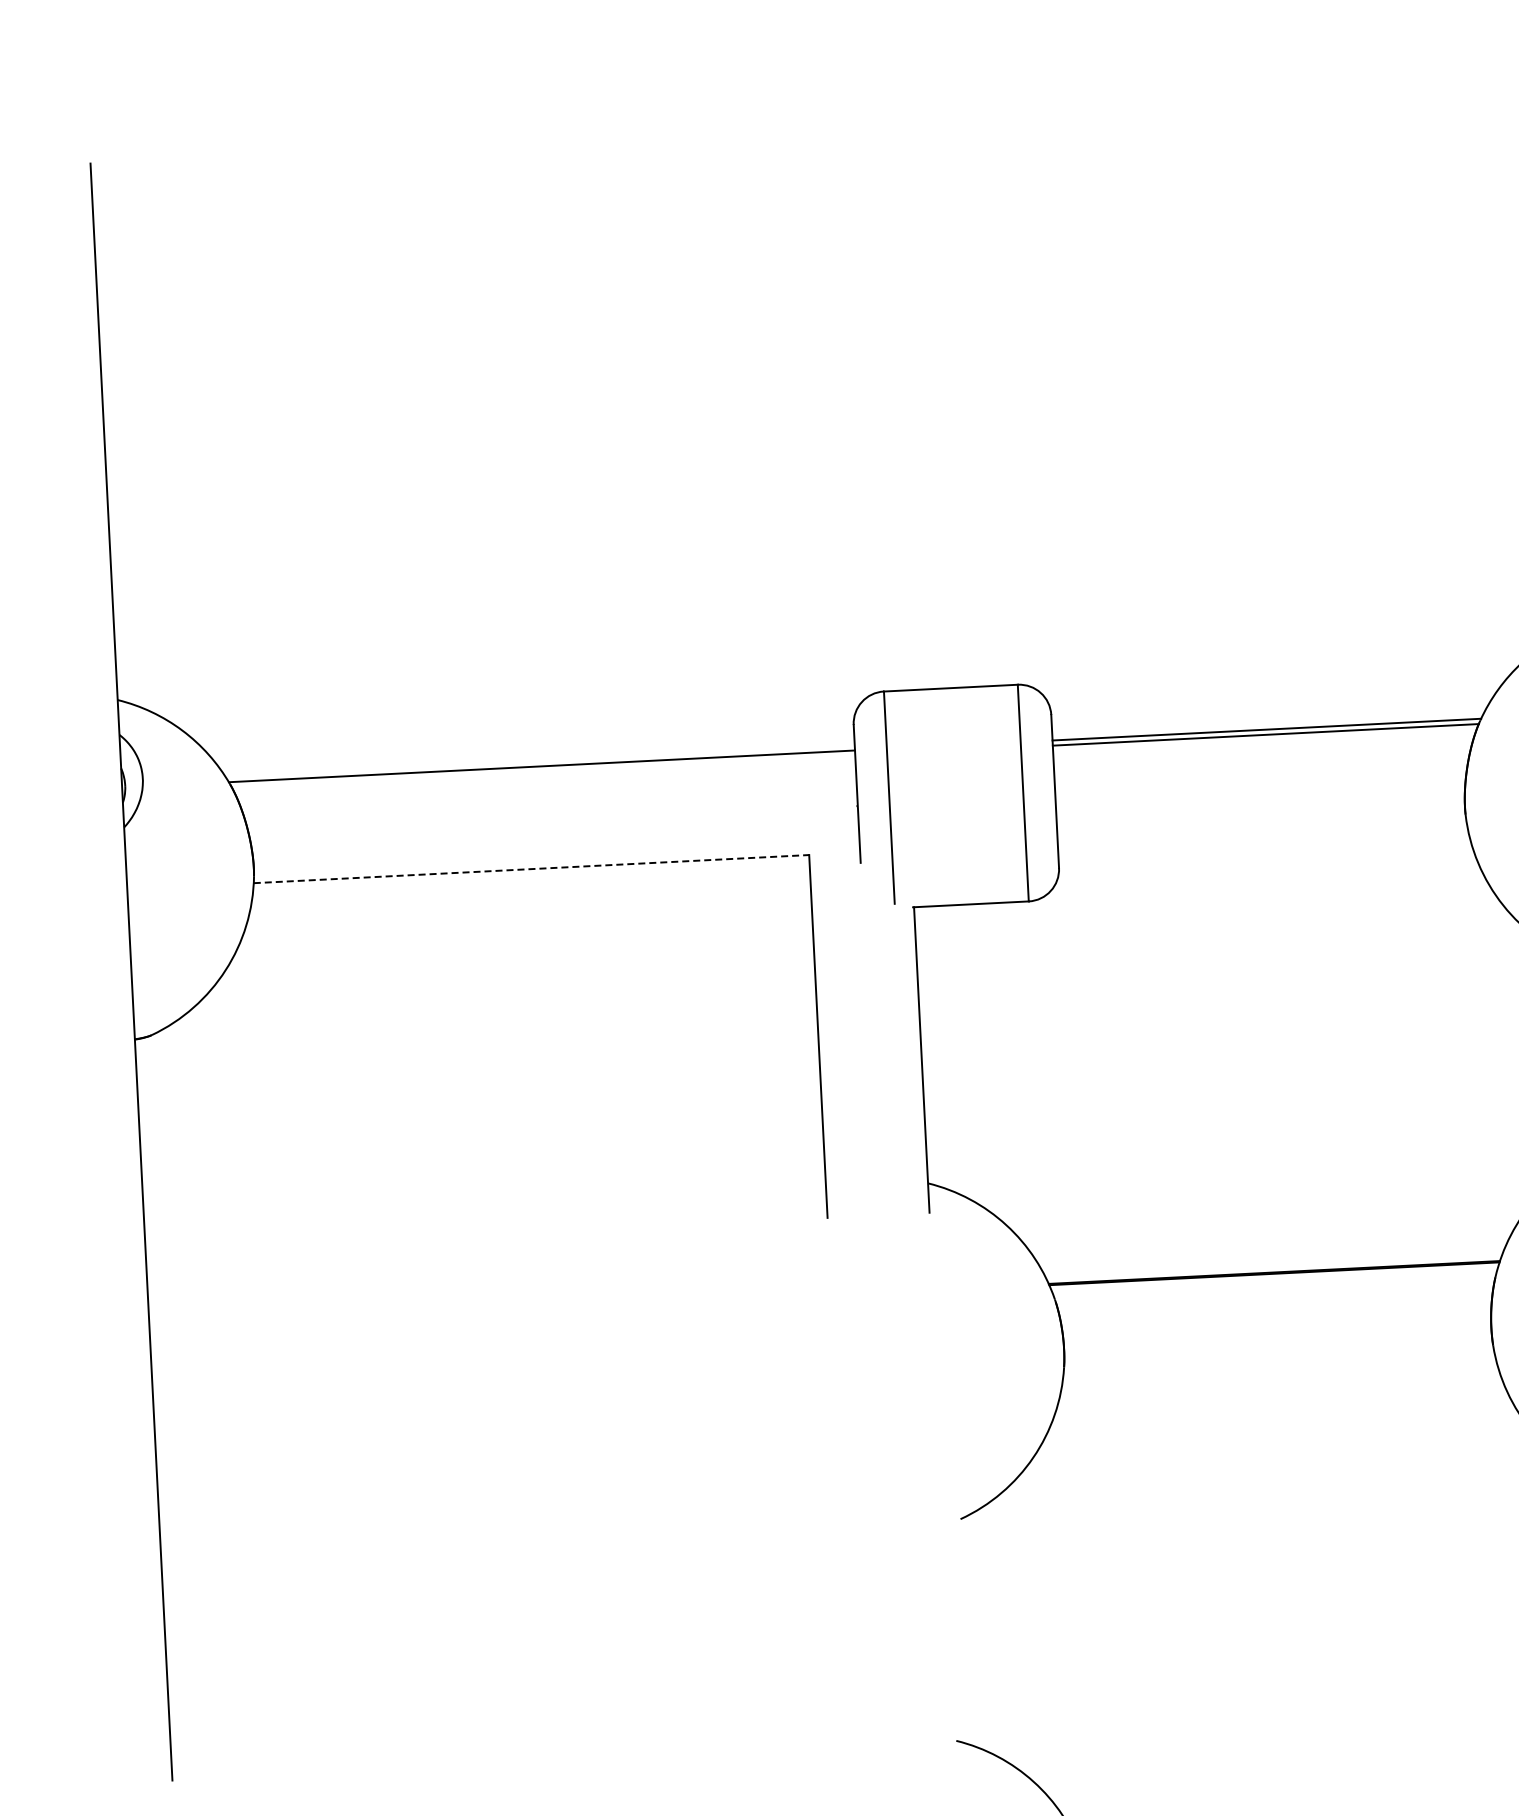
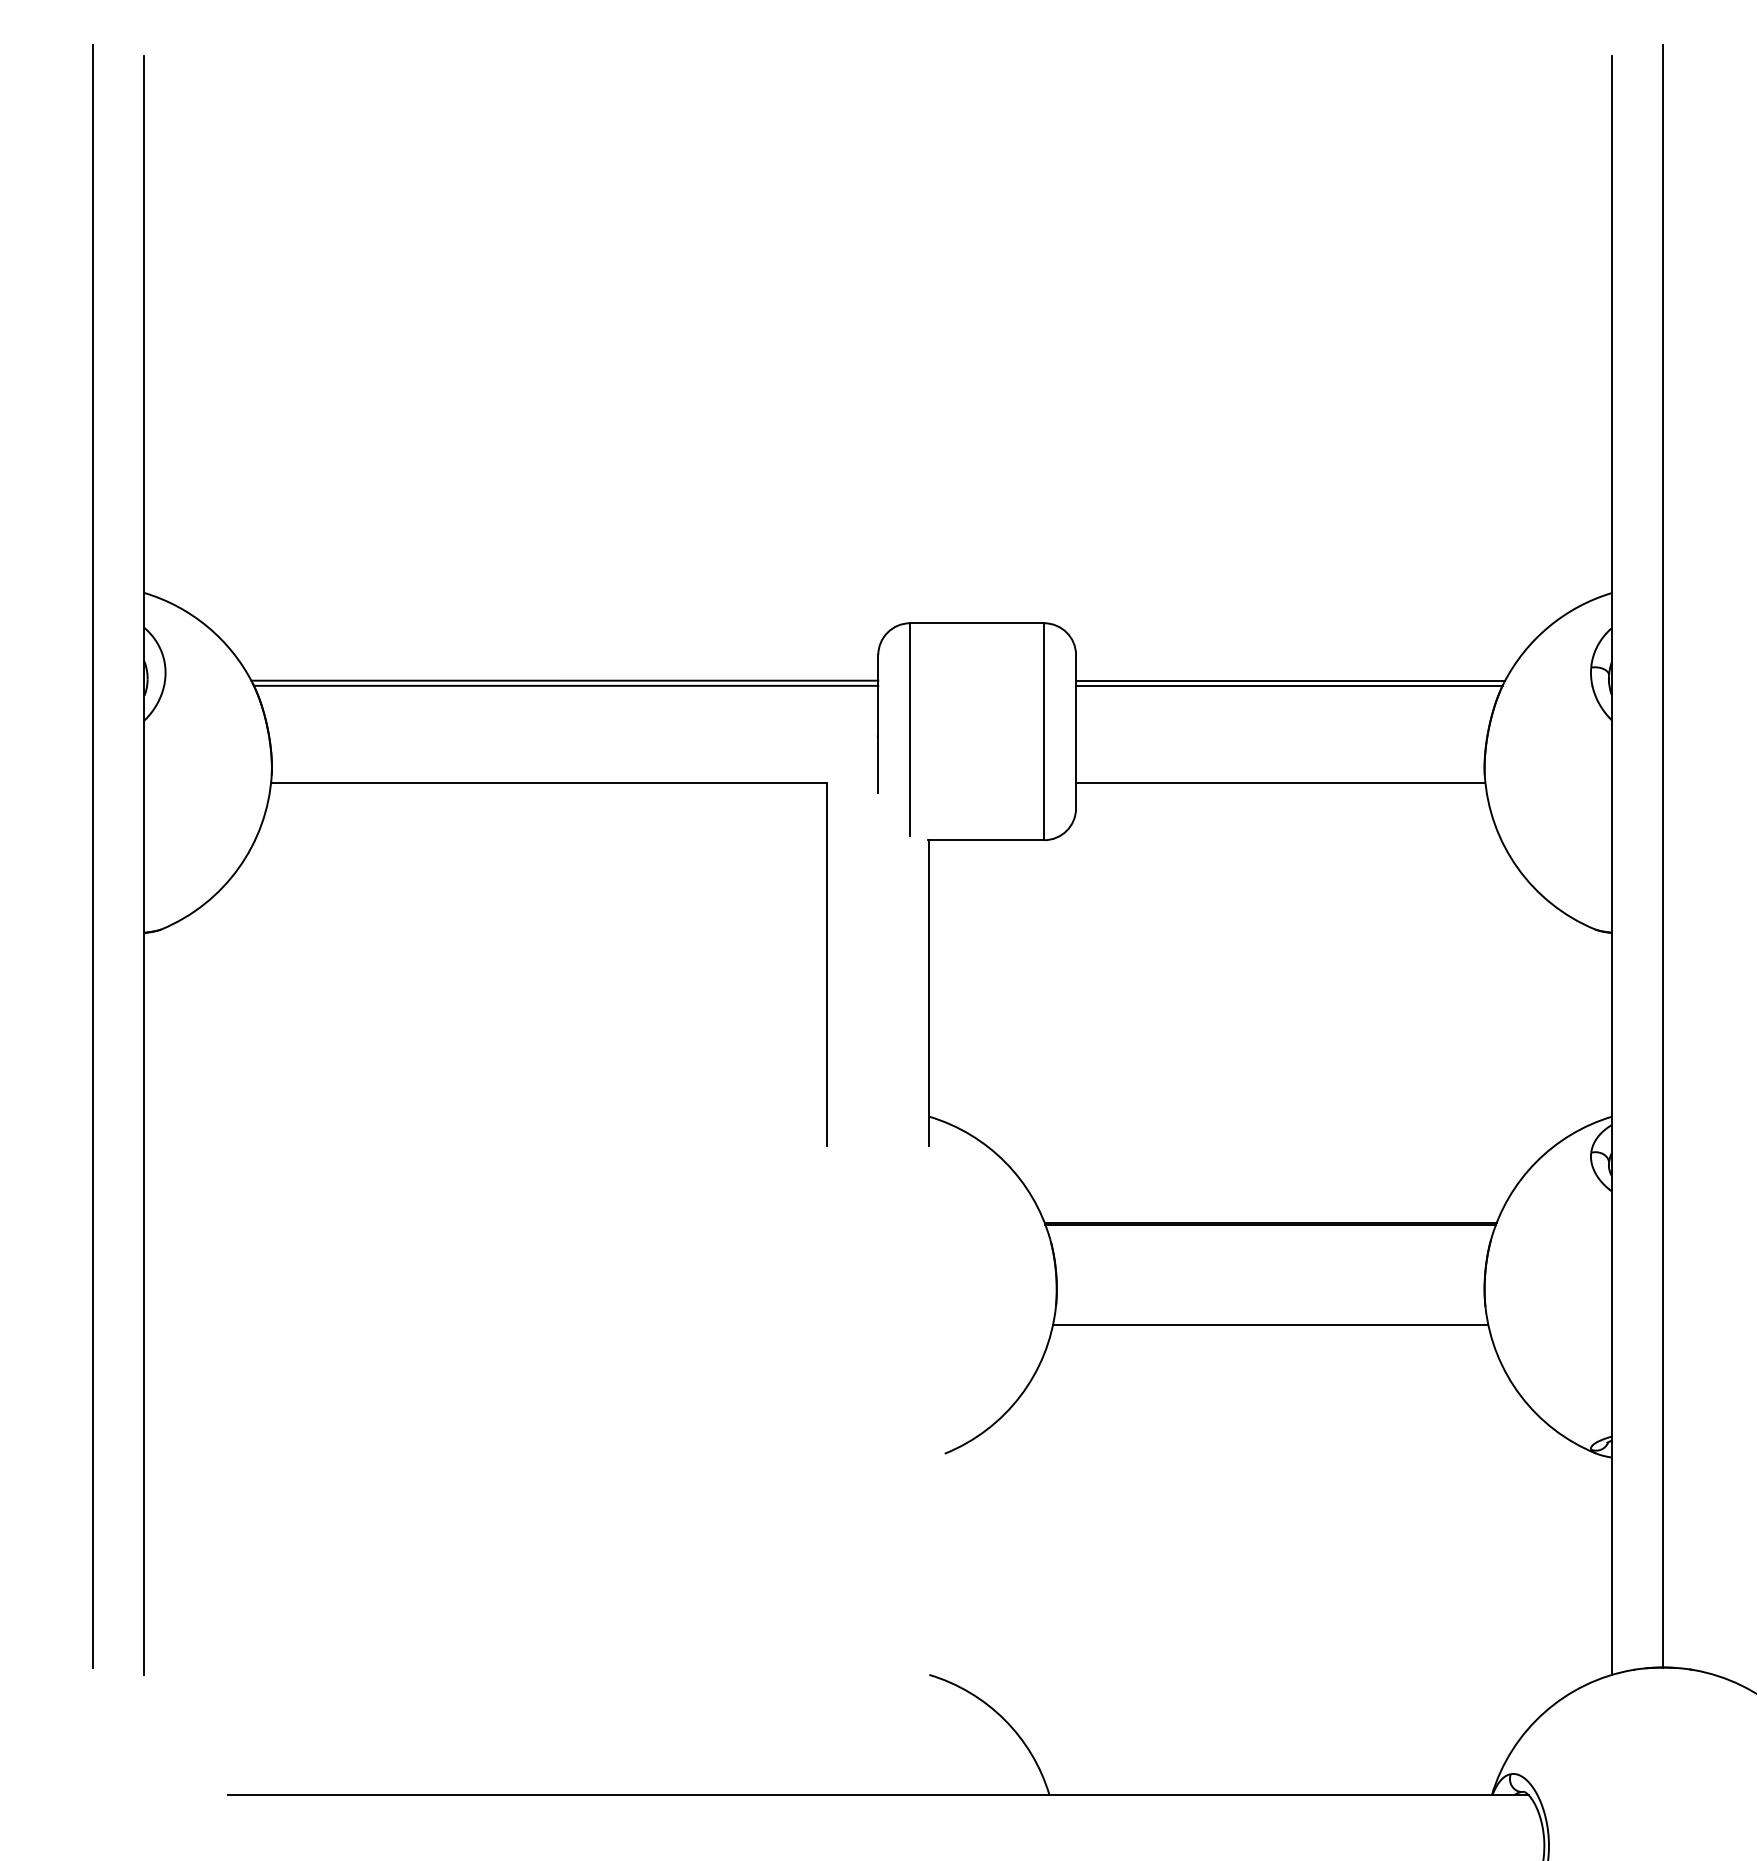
line: (542, 771) -> (565, 685), added
line: (1261, 831) -> (1280, 782), added
line: (531, 868) -> (549, 782), dashed -> solid
line: (80, 965) -> (93, 856), added
line: (1279, 1374) -> (1270, 1325), added

